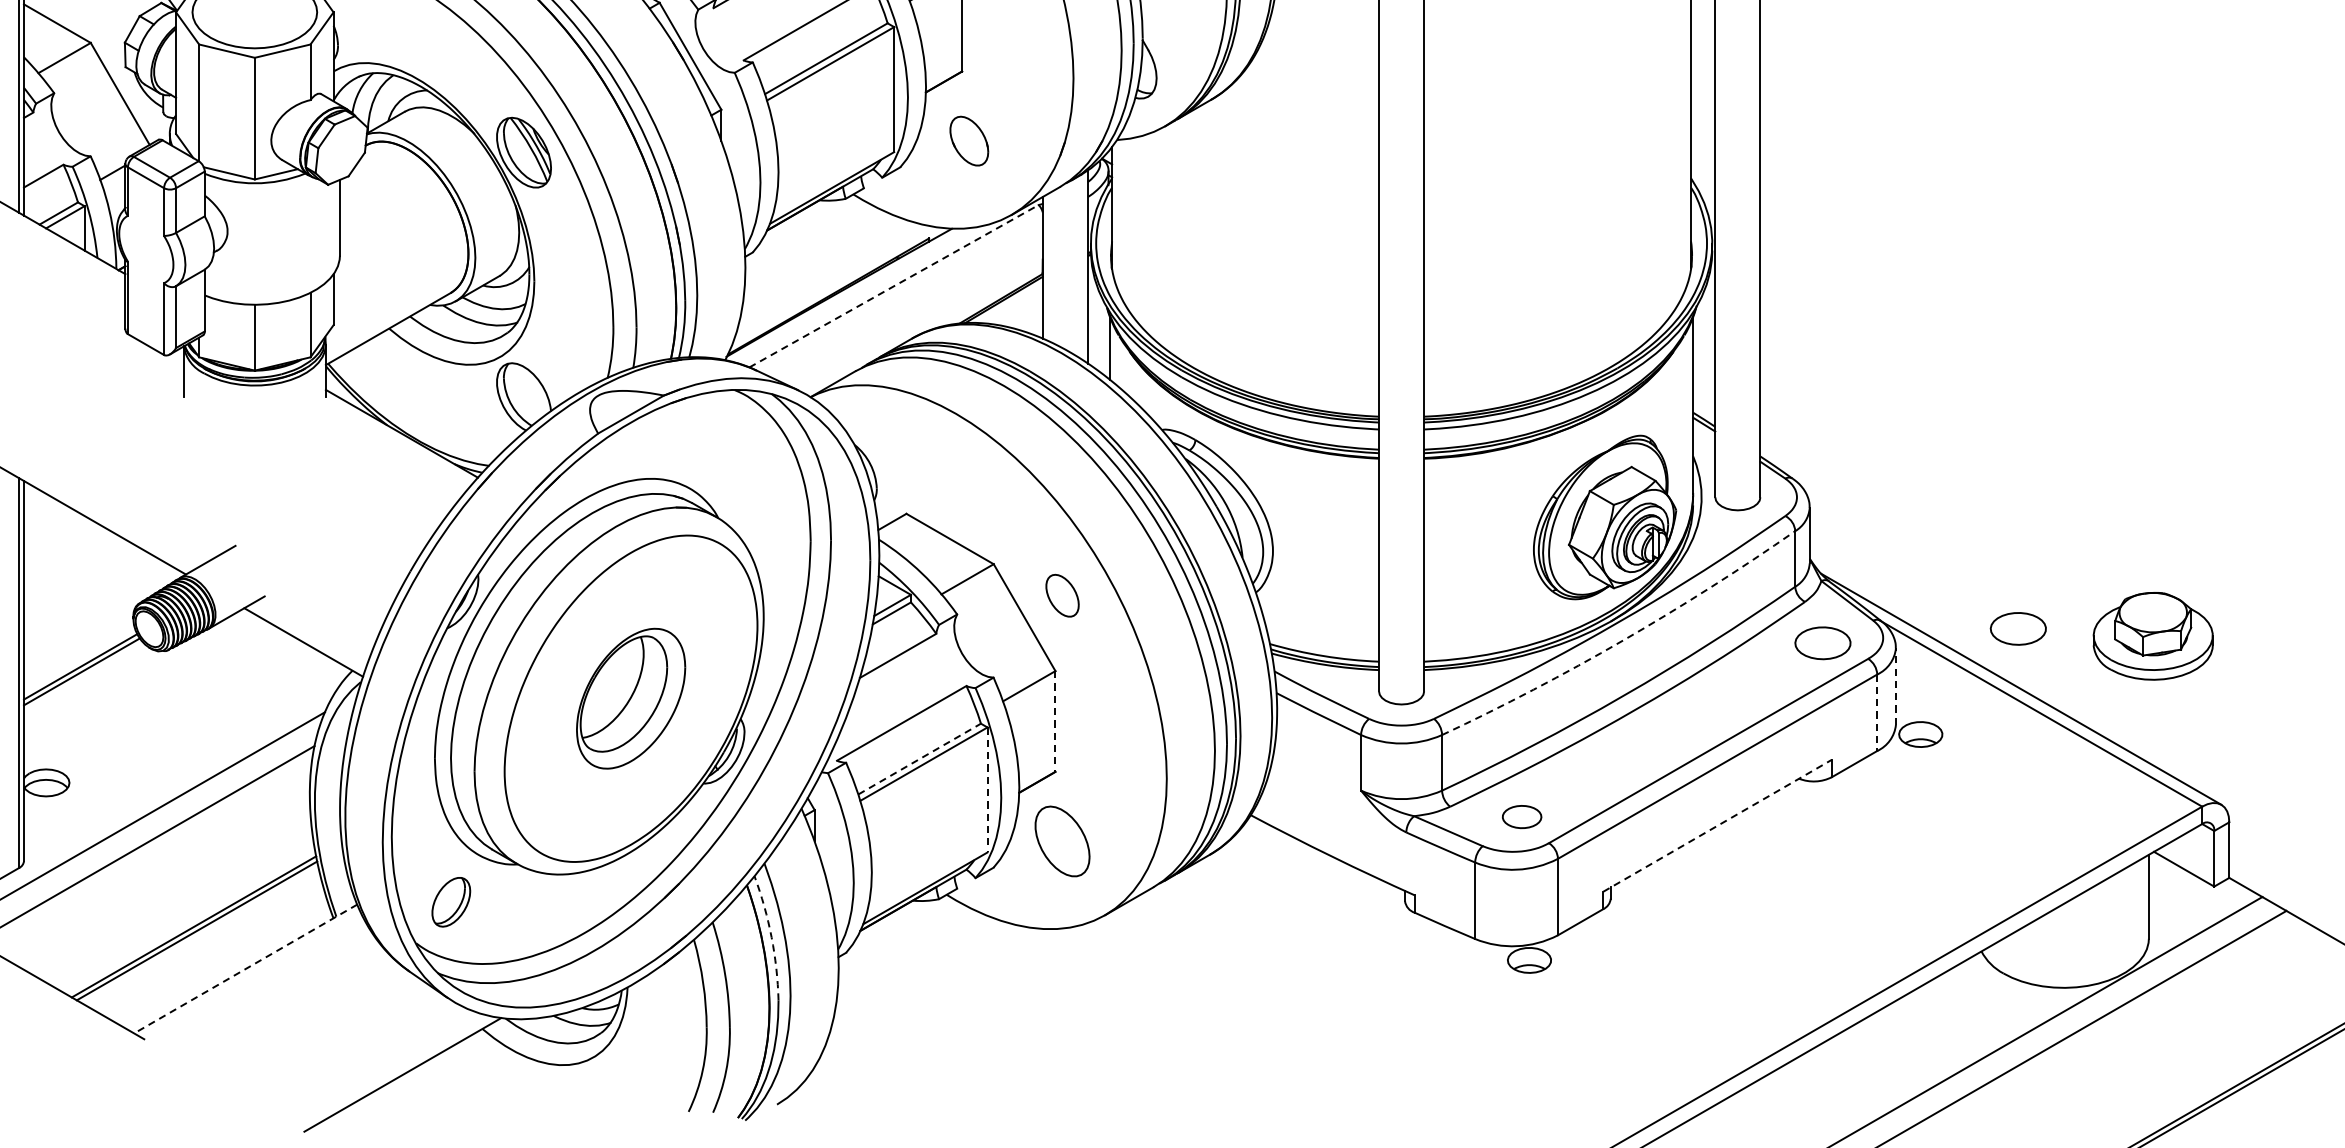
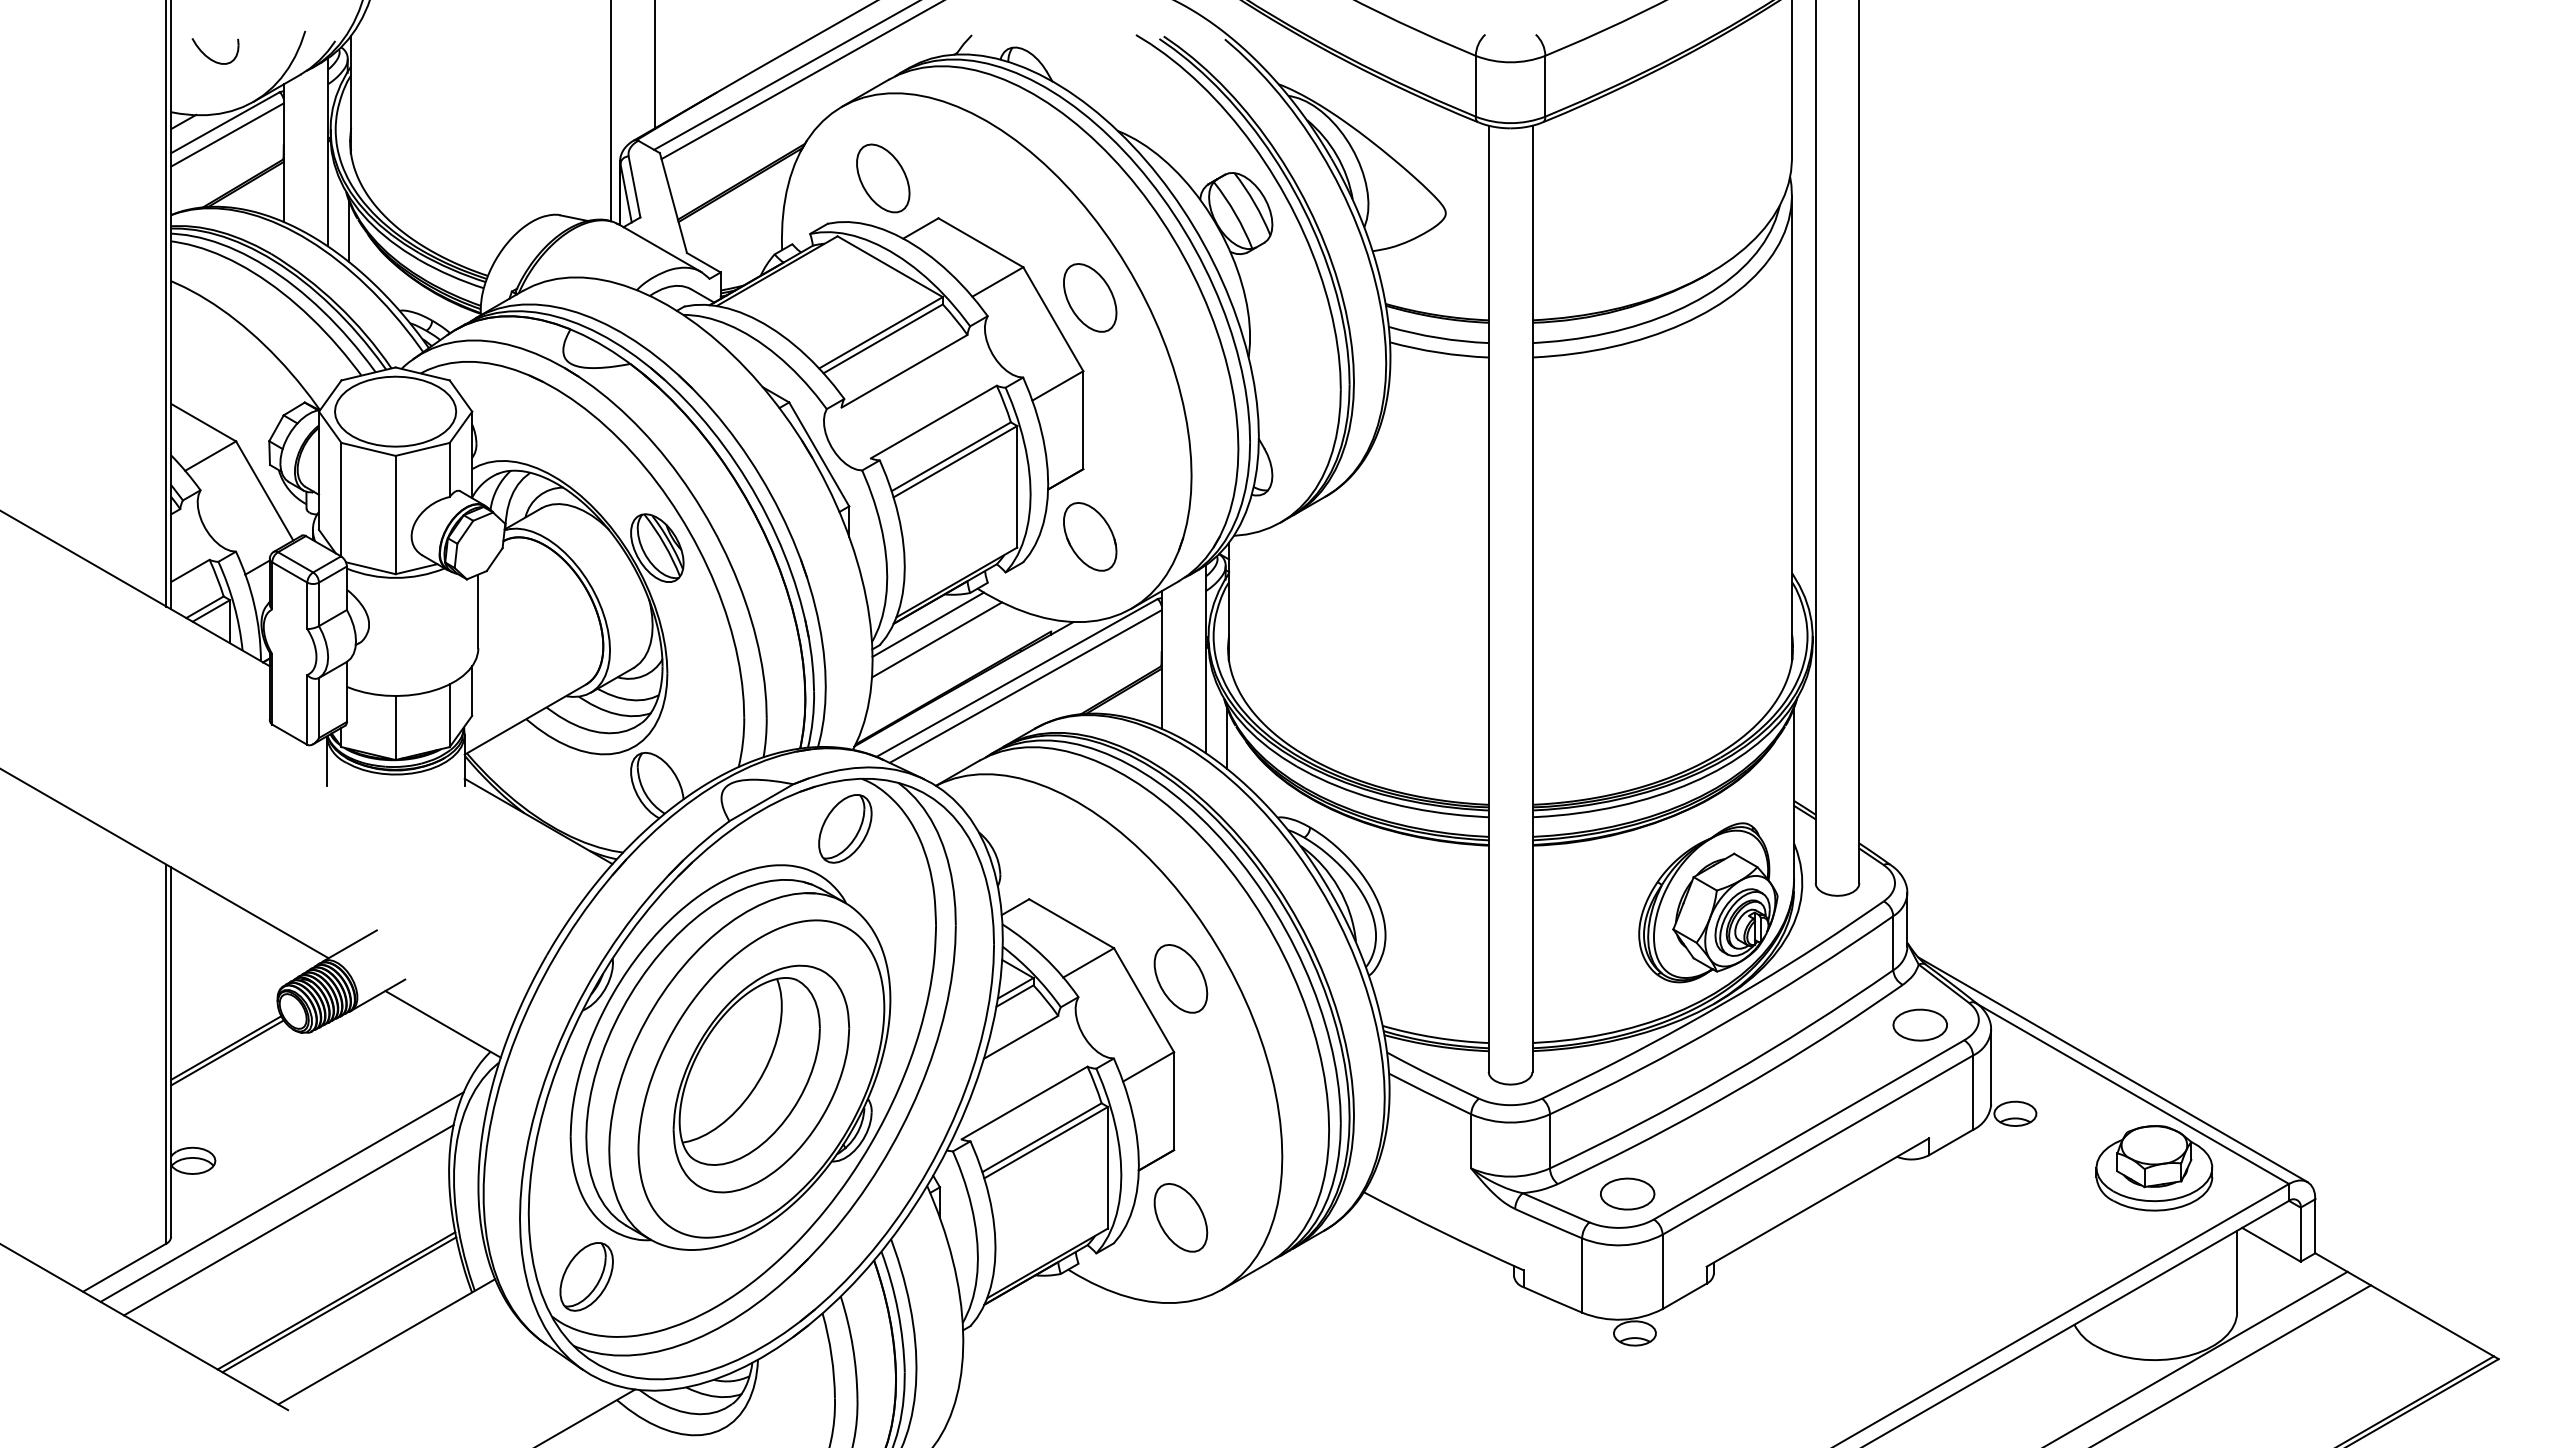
part: (969, 140) -> (1090, 536), size x1.43
line: (801, 231) -> (927, 624), added
line: (812, 246) -> (937, 639), added
line: (894, 285) -> (1017, 677), dashed -> solid
line: (902, 295) -> (1025, 686), added
part: (717, 441) -> (845, 828), added
part: (1062, 595) -> (1180, 978), size x1.67
part: (2017, 628) -> (2109, 1010), removed
part: (2153, 636) -> (2154, 1168), moved
arc: (1622, 640) -> (1725, 1022), dashed -> solid
line: (1896, 685) -> (1991, 1066), dashed -> solid
part: (631, 698) -> (761, 1078), size x1.67
line: (1877, 713) -> (1973, 1093), dashed -> solid
line: (1055, 721) -> (1174, 1101), dashed -> solid
line: (920, 758) -> (1042, 1137), dashed -> solid
line: (987, 789) -> (1107, 1167), dashed -> solid
part: (1521, 816) -> (1627, 1193), size x1.43
line: (1718, 825) -> (1818, 1202), dashed -> solid
part: (451, 901) -> (586, 1276), size x1.43
arc: (772, 937) -> (898, 1311), dashed -> solid
line: (245, 969) -> (386, 1342), dashed -> solid

